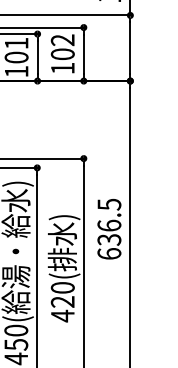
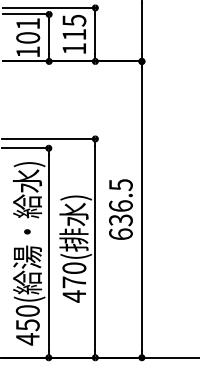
text: (62, 47) -> (74, 27), 102 -> 115
text: (61, 302) -> (73, 282), 420( -> 470(

